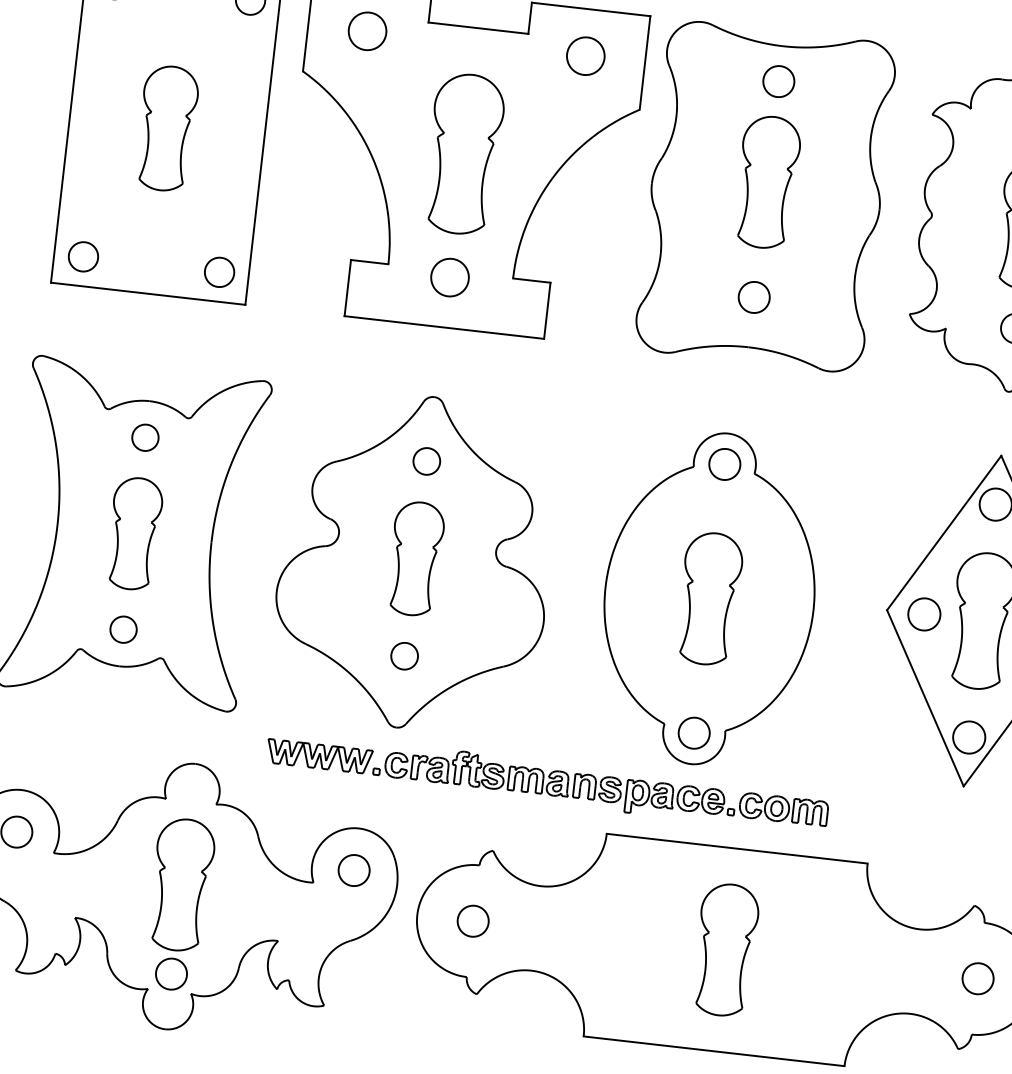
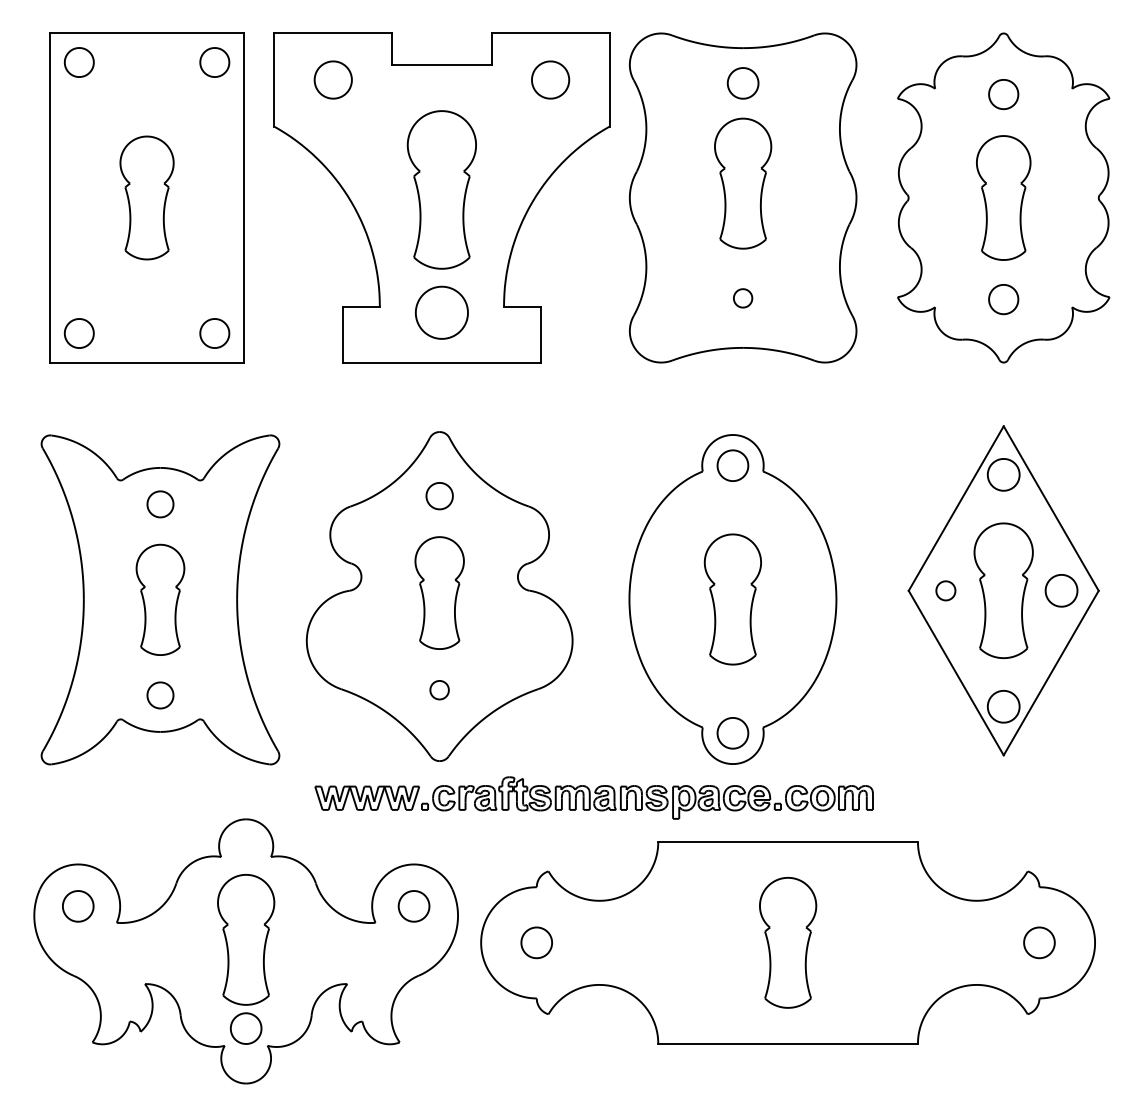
part: (449, 277) -> (441, 312), size x1.4
part: (753, 297) -> (742, 298), size x0.6
part: (924, 614) -> (945, 590), size x0.6
part: (404, 656) -> (439, 690), size x0.7

